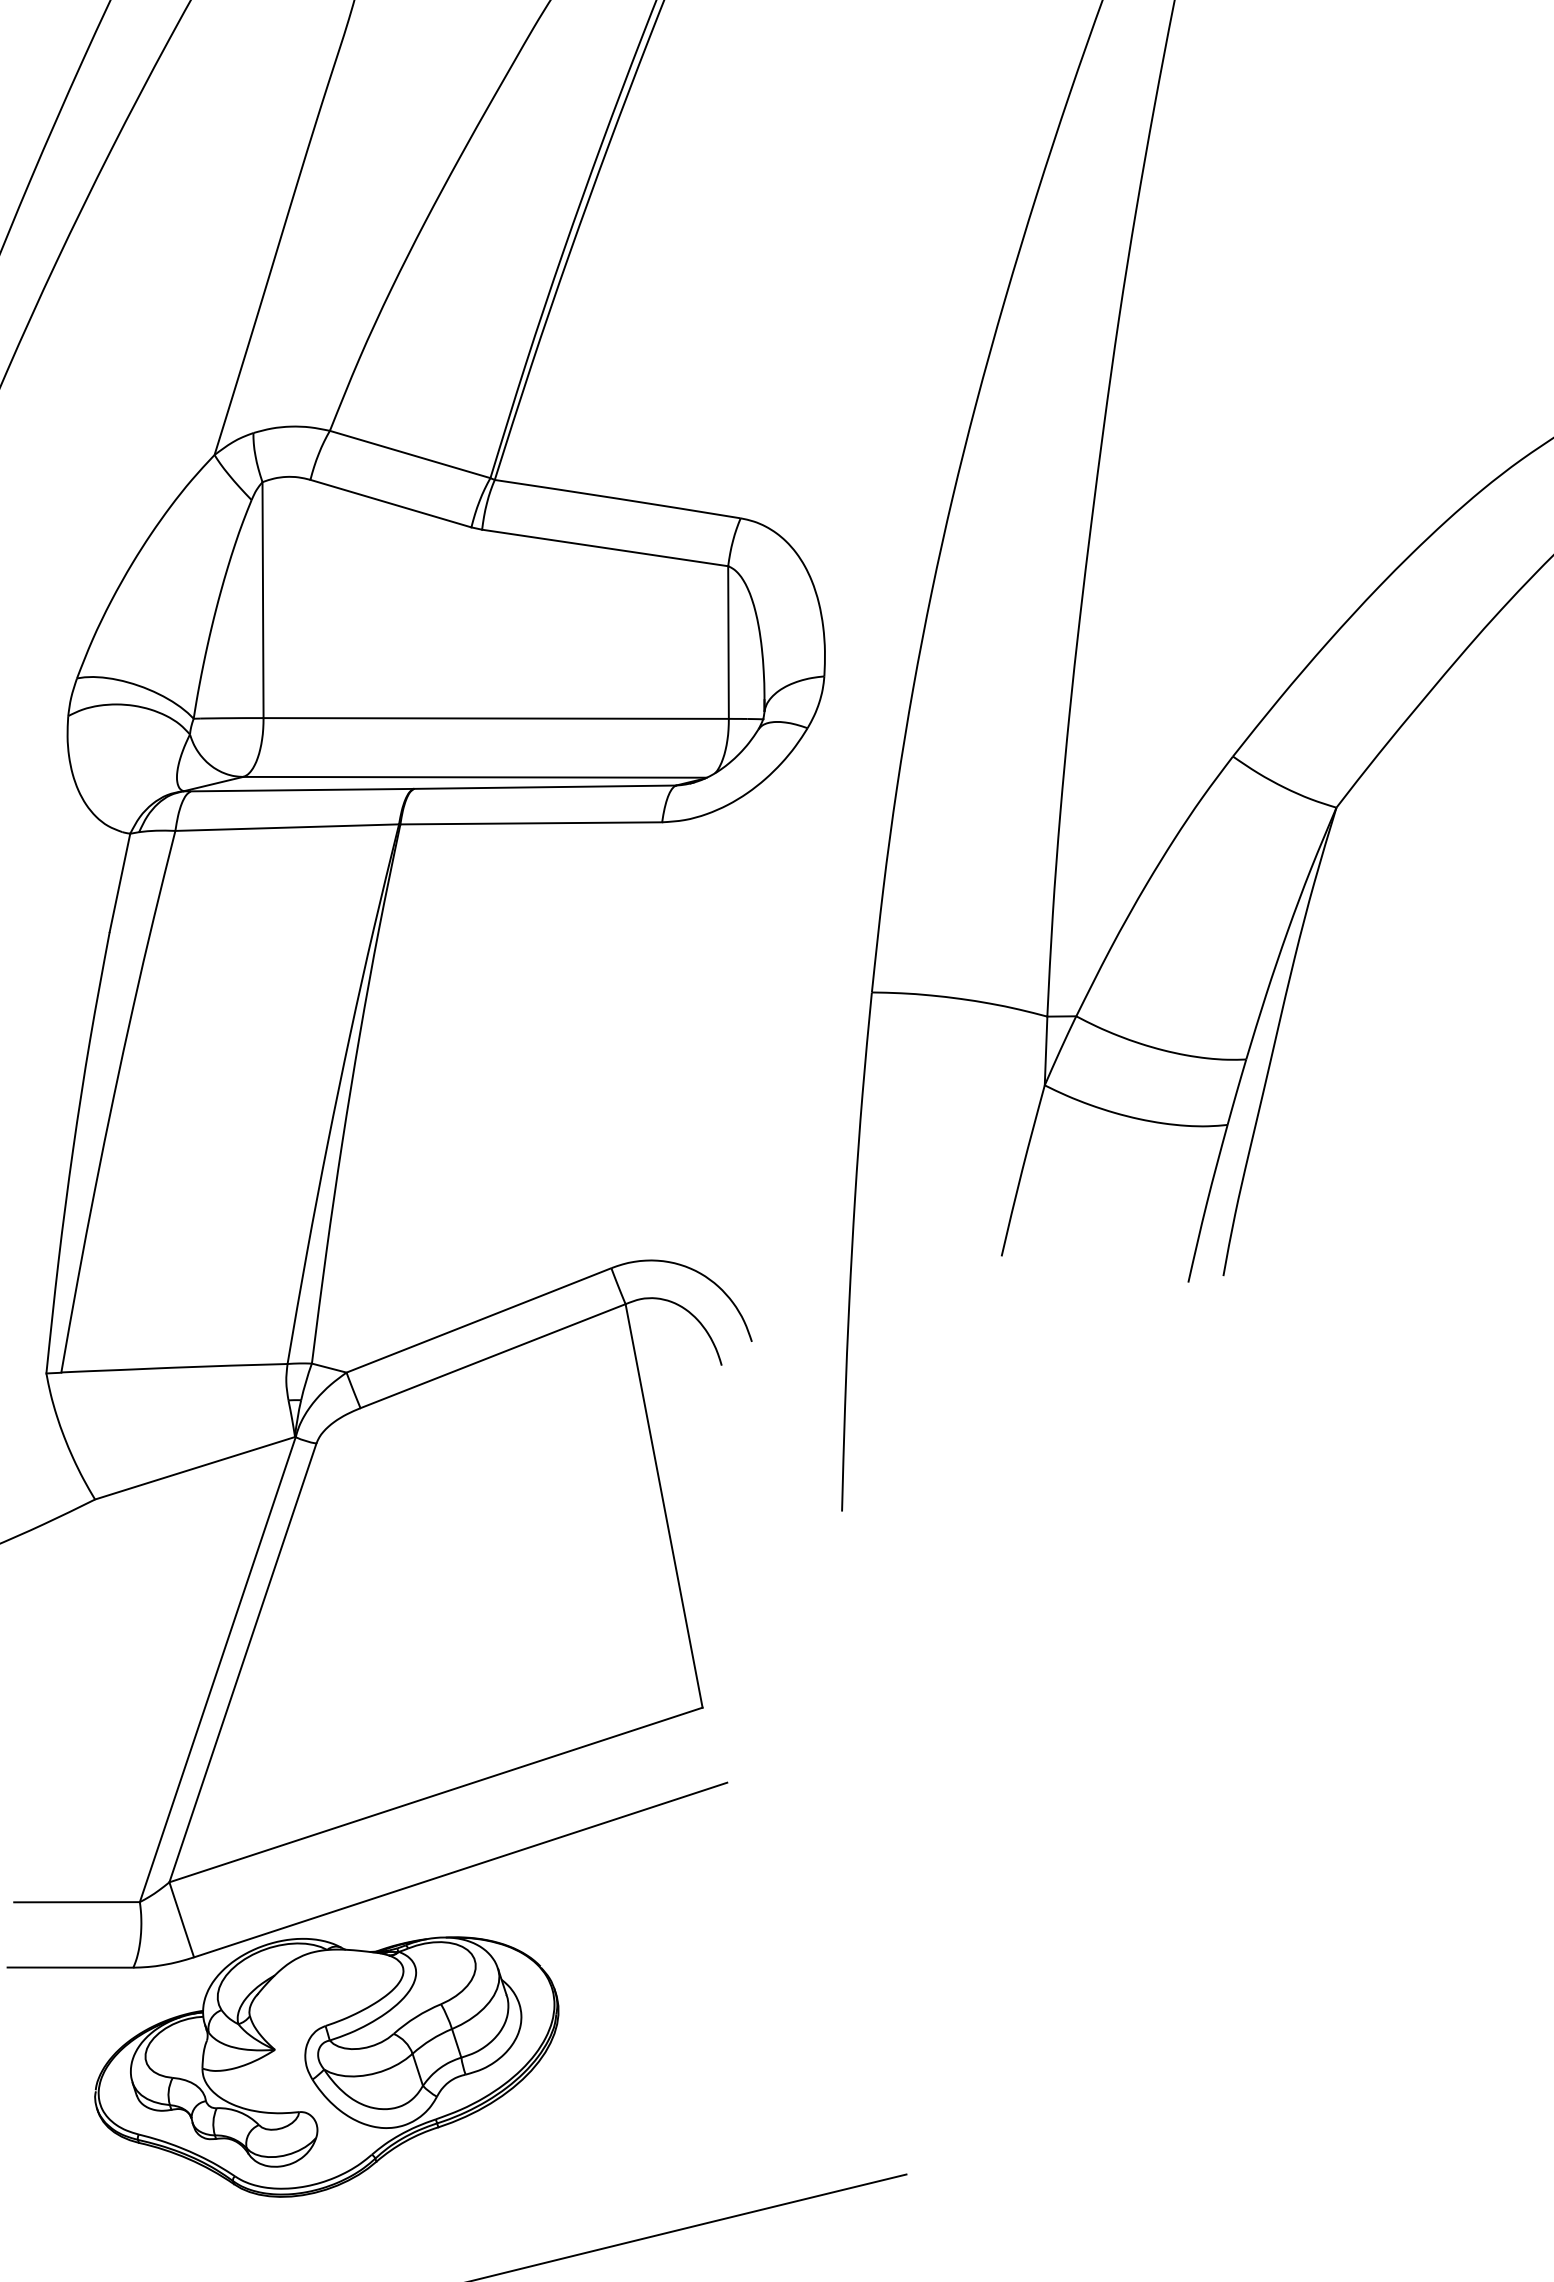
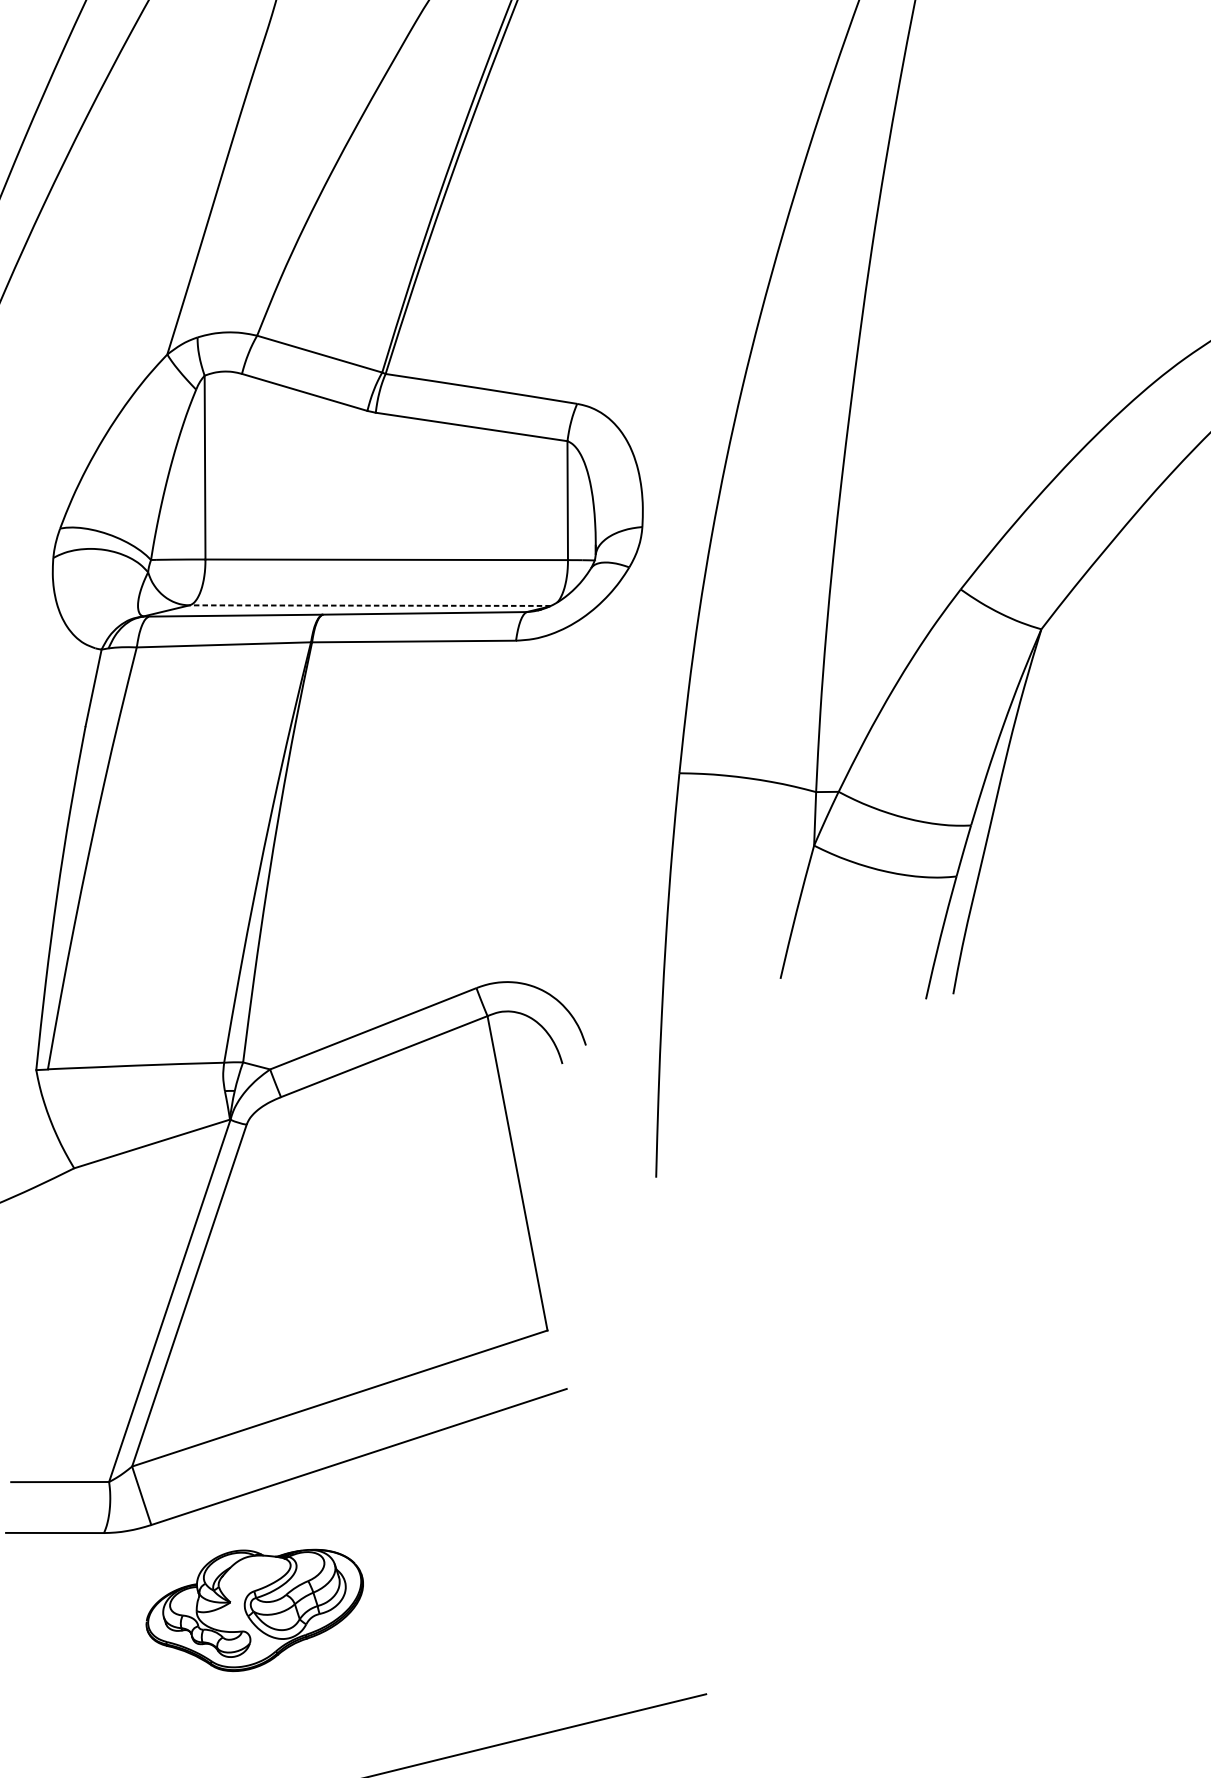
line: (474, 777) -> (369, 605), solid -> dashed
part: (326, 2066) -> (254, 1610), size x0.6

